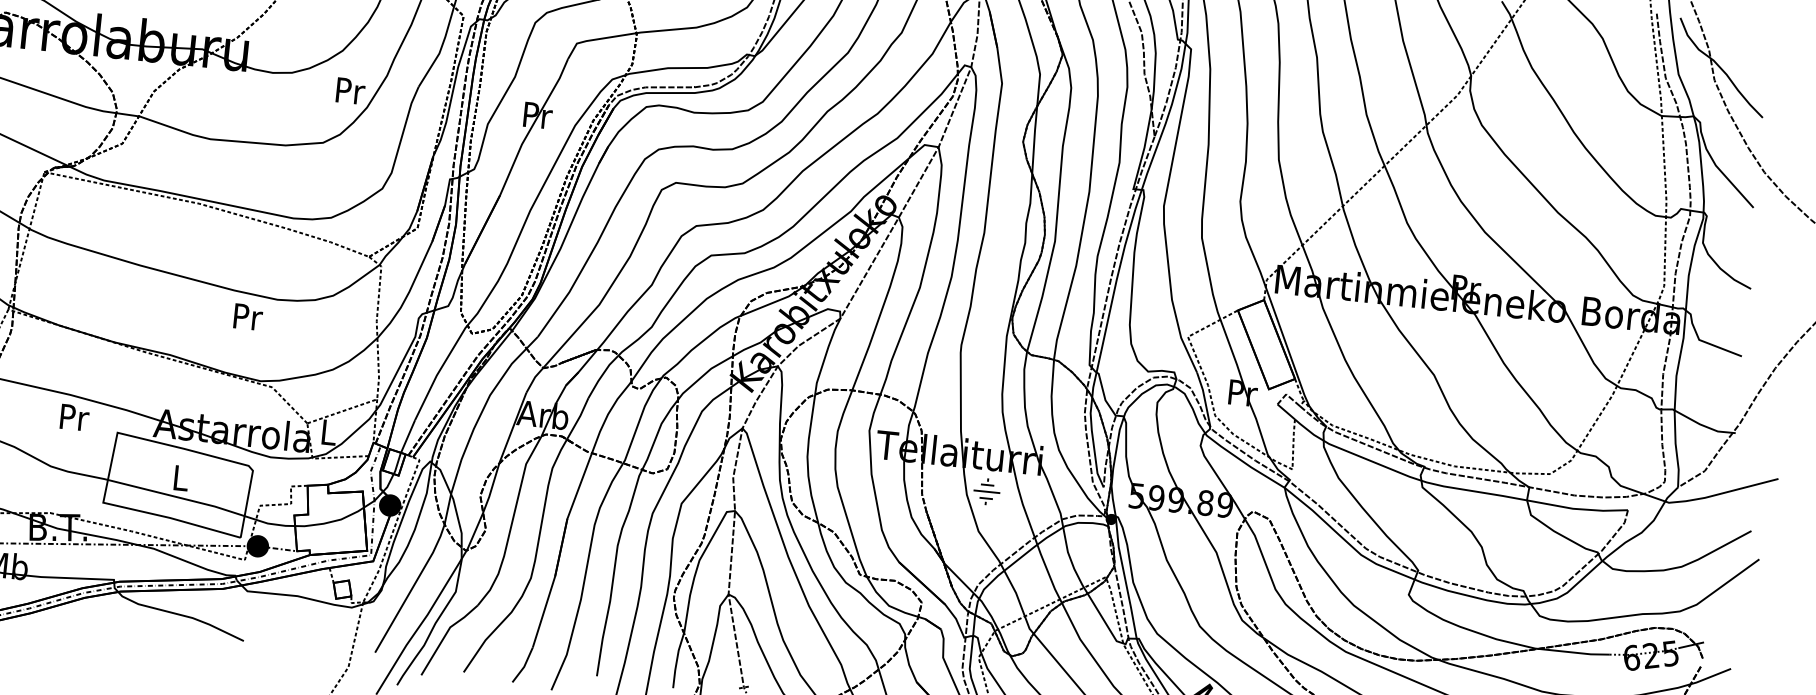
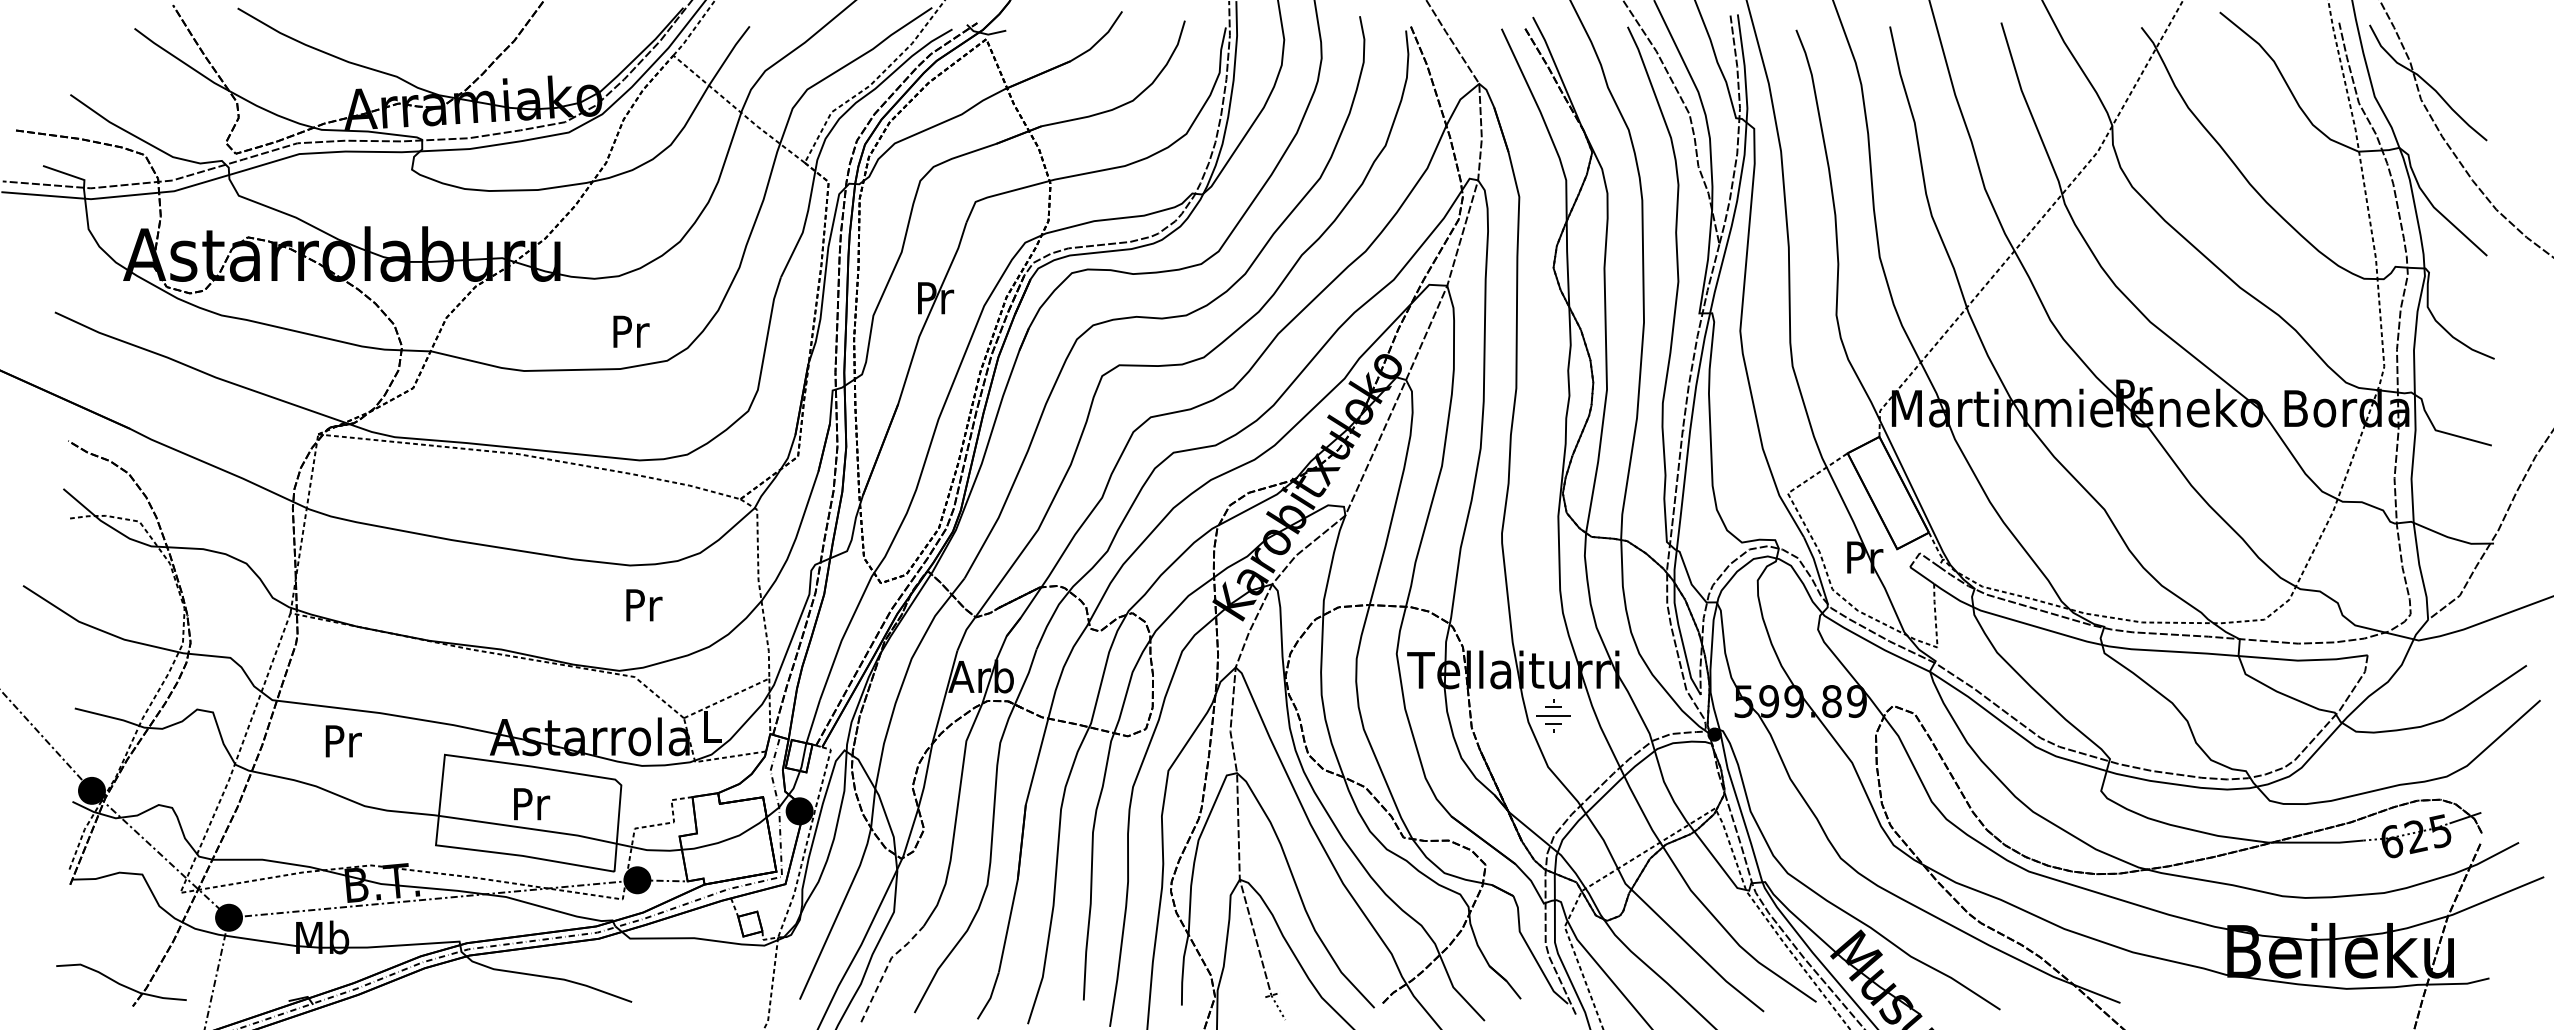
text: (350, 90) -> (631, 331), moved
text: (248, 317) -> (644, 605), moved
text: (74, 417) -> (343, 741), moved
text: (182, 478) -> (532, 804), L -> Pr
line: (445, 635) -> (886, 968), solid -> dashed

